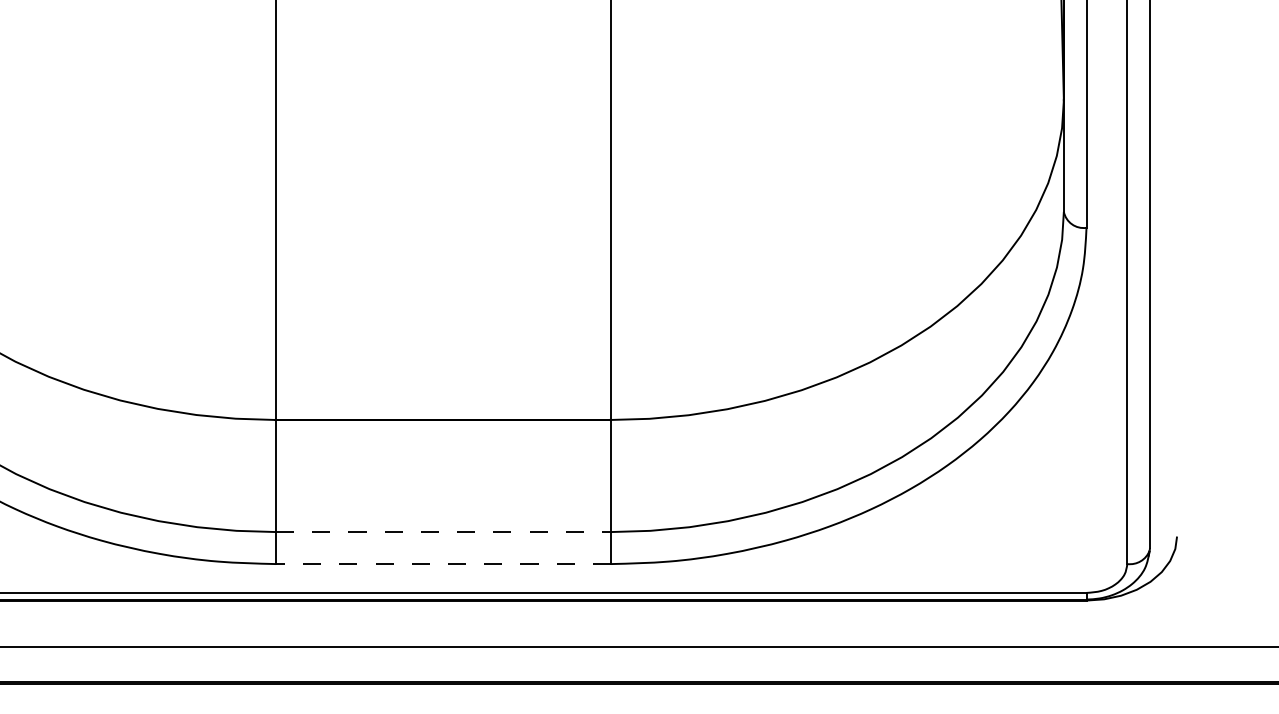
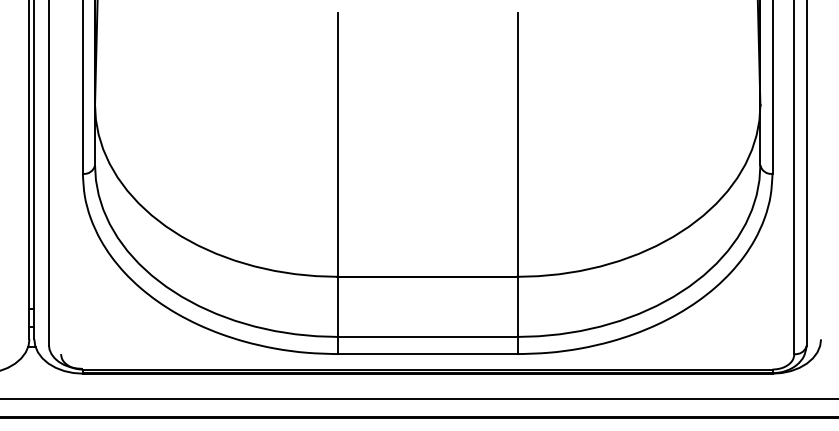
line: (443, 531) -> (427, 336), dashed -> solid
line: (443, 564) -> (427, 354), dashed -> solid

